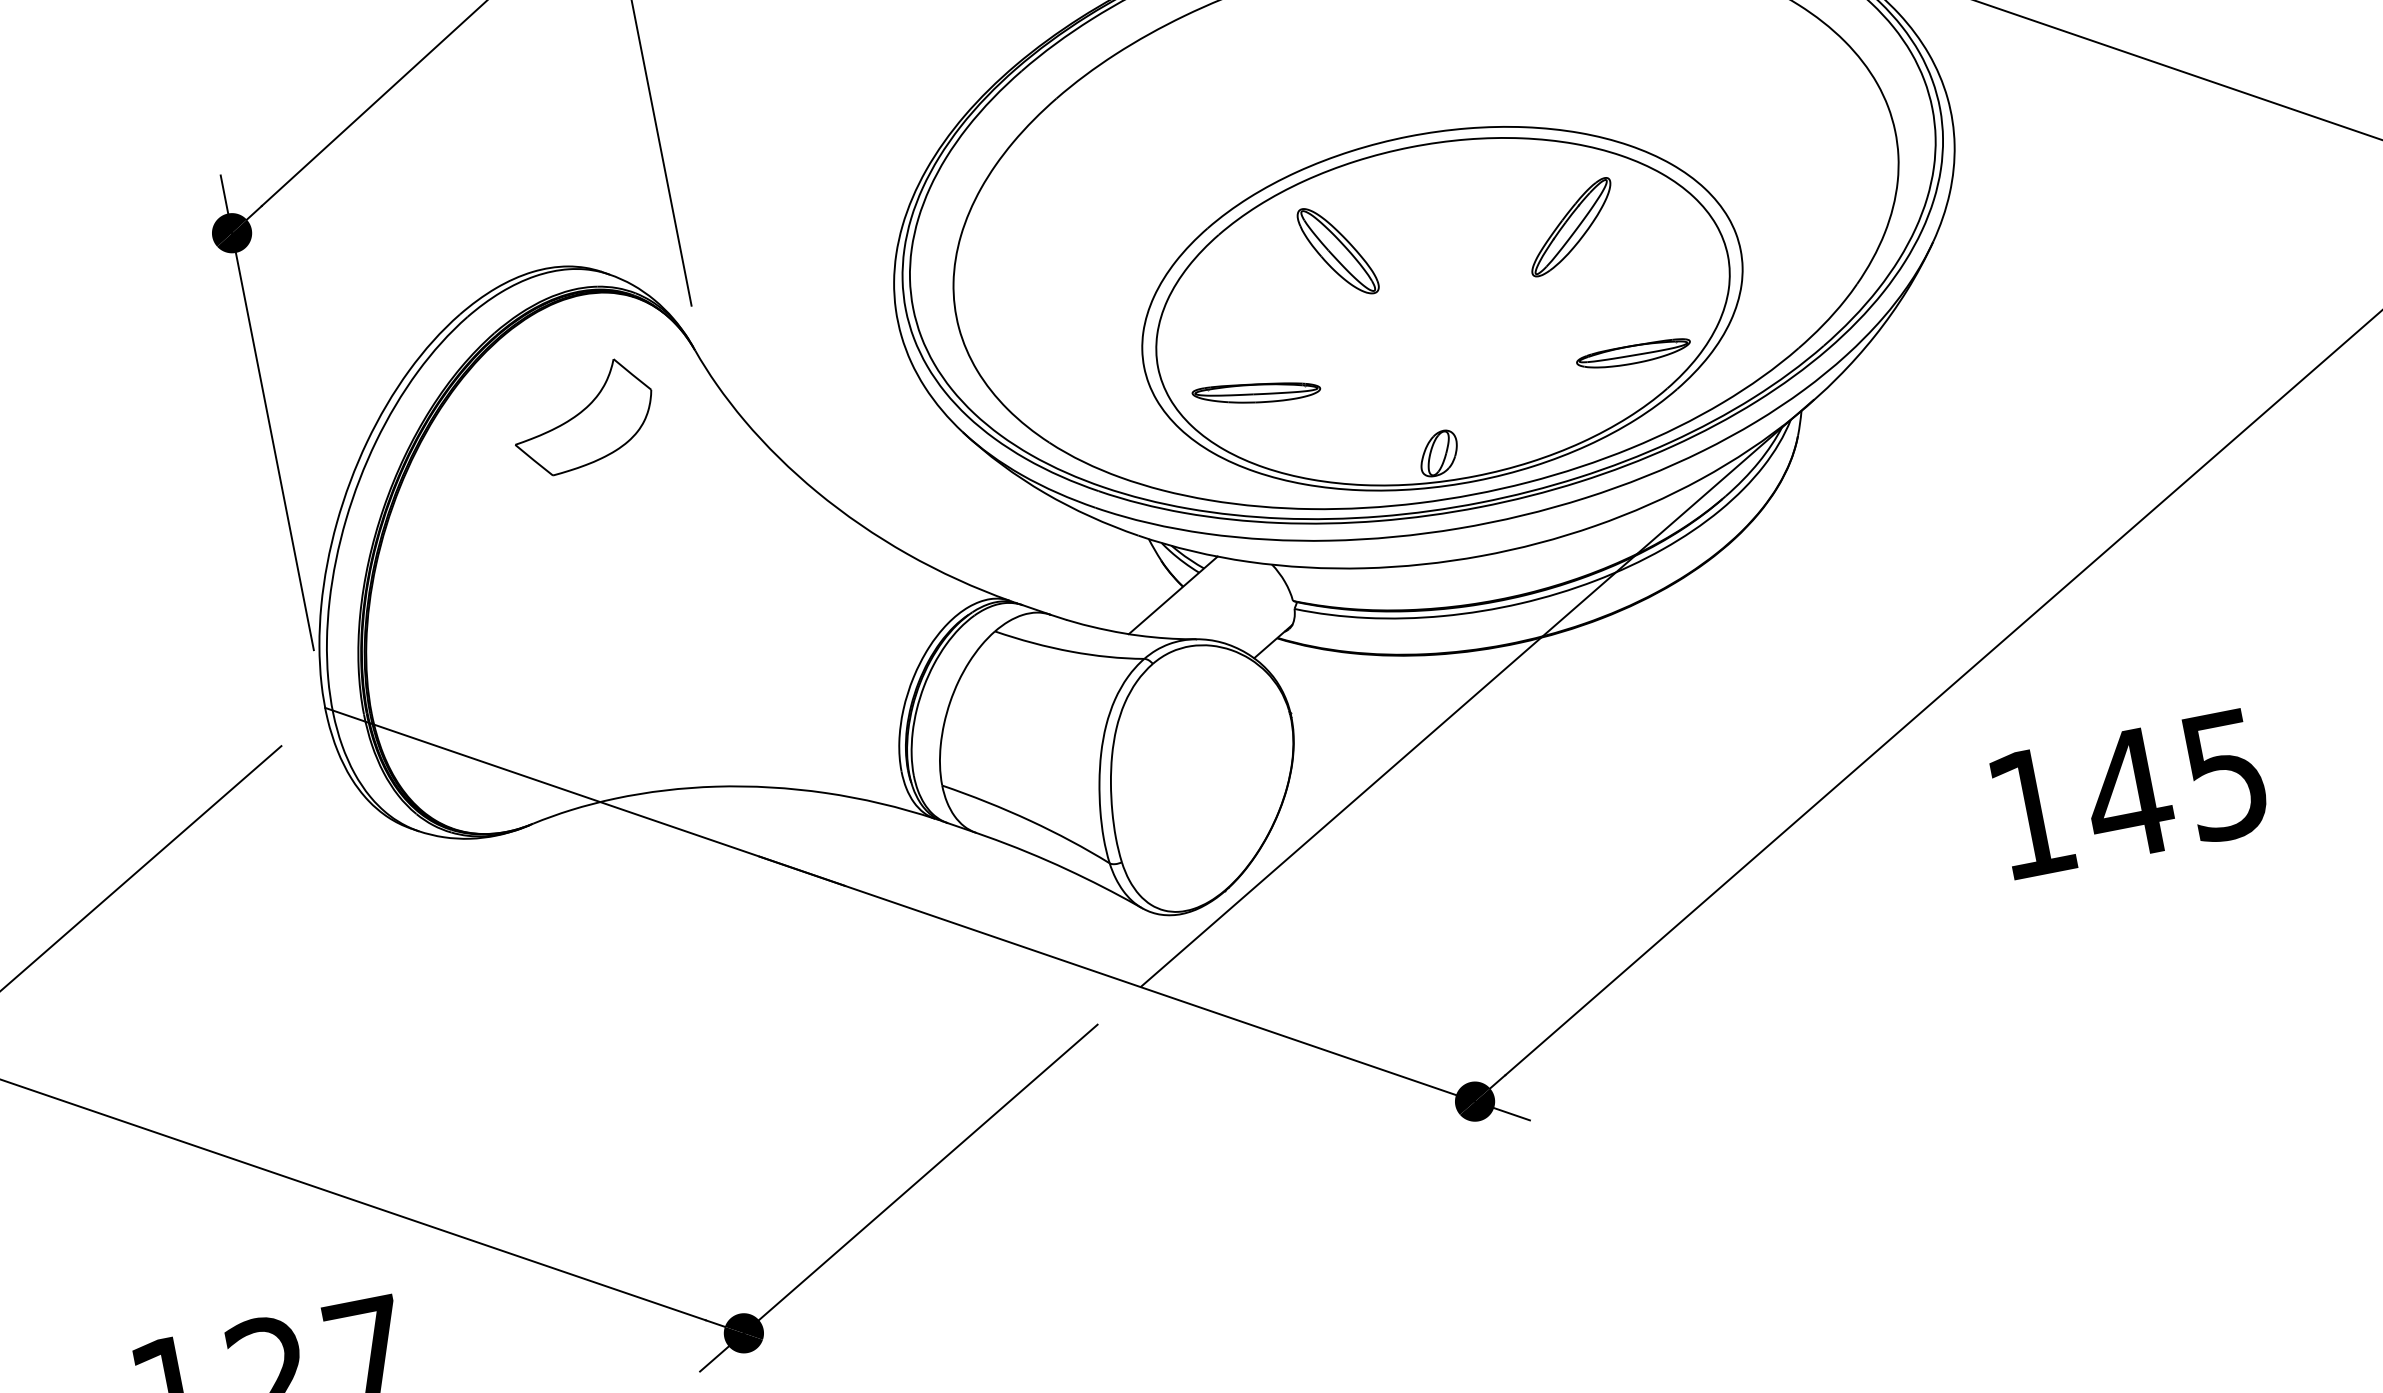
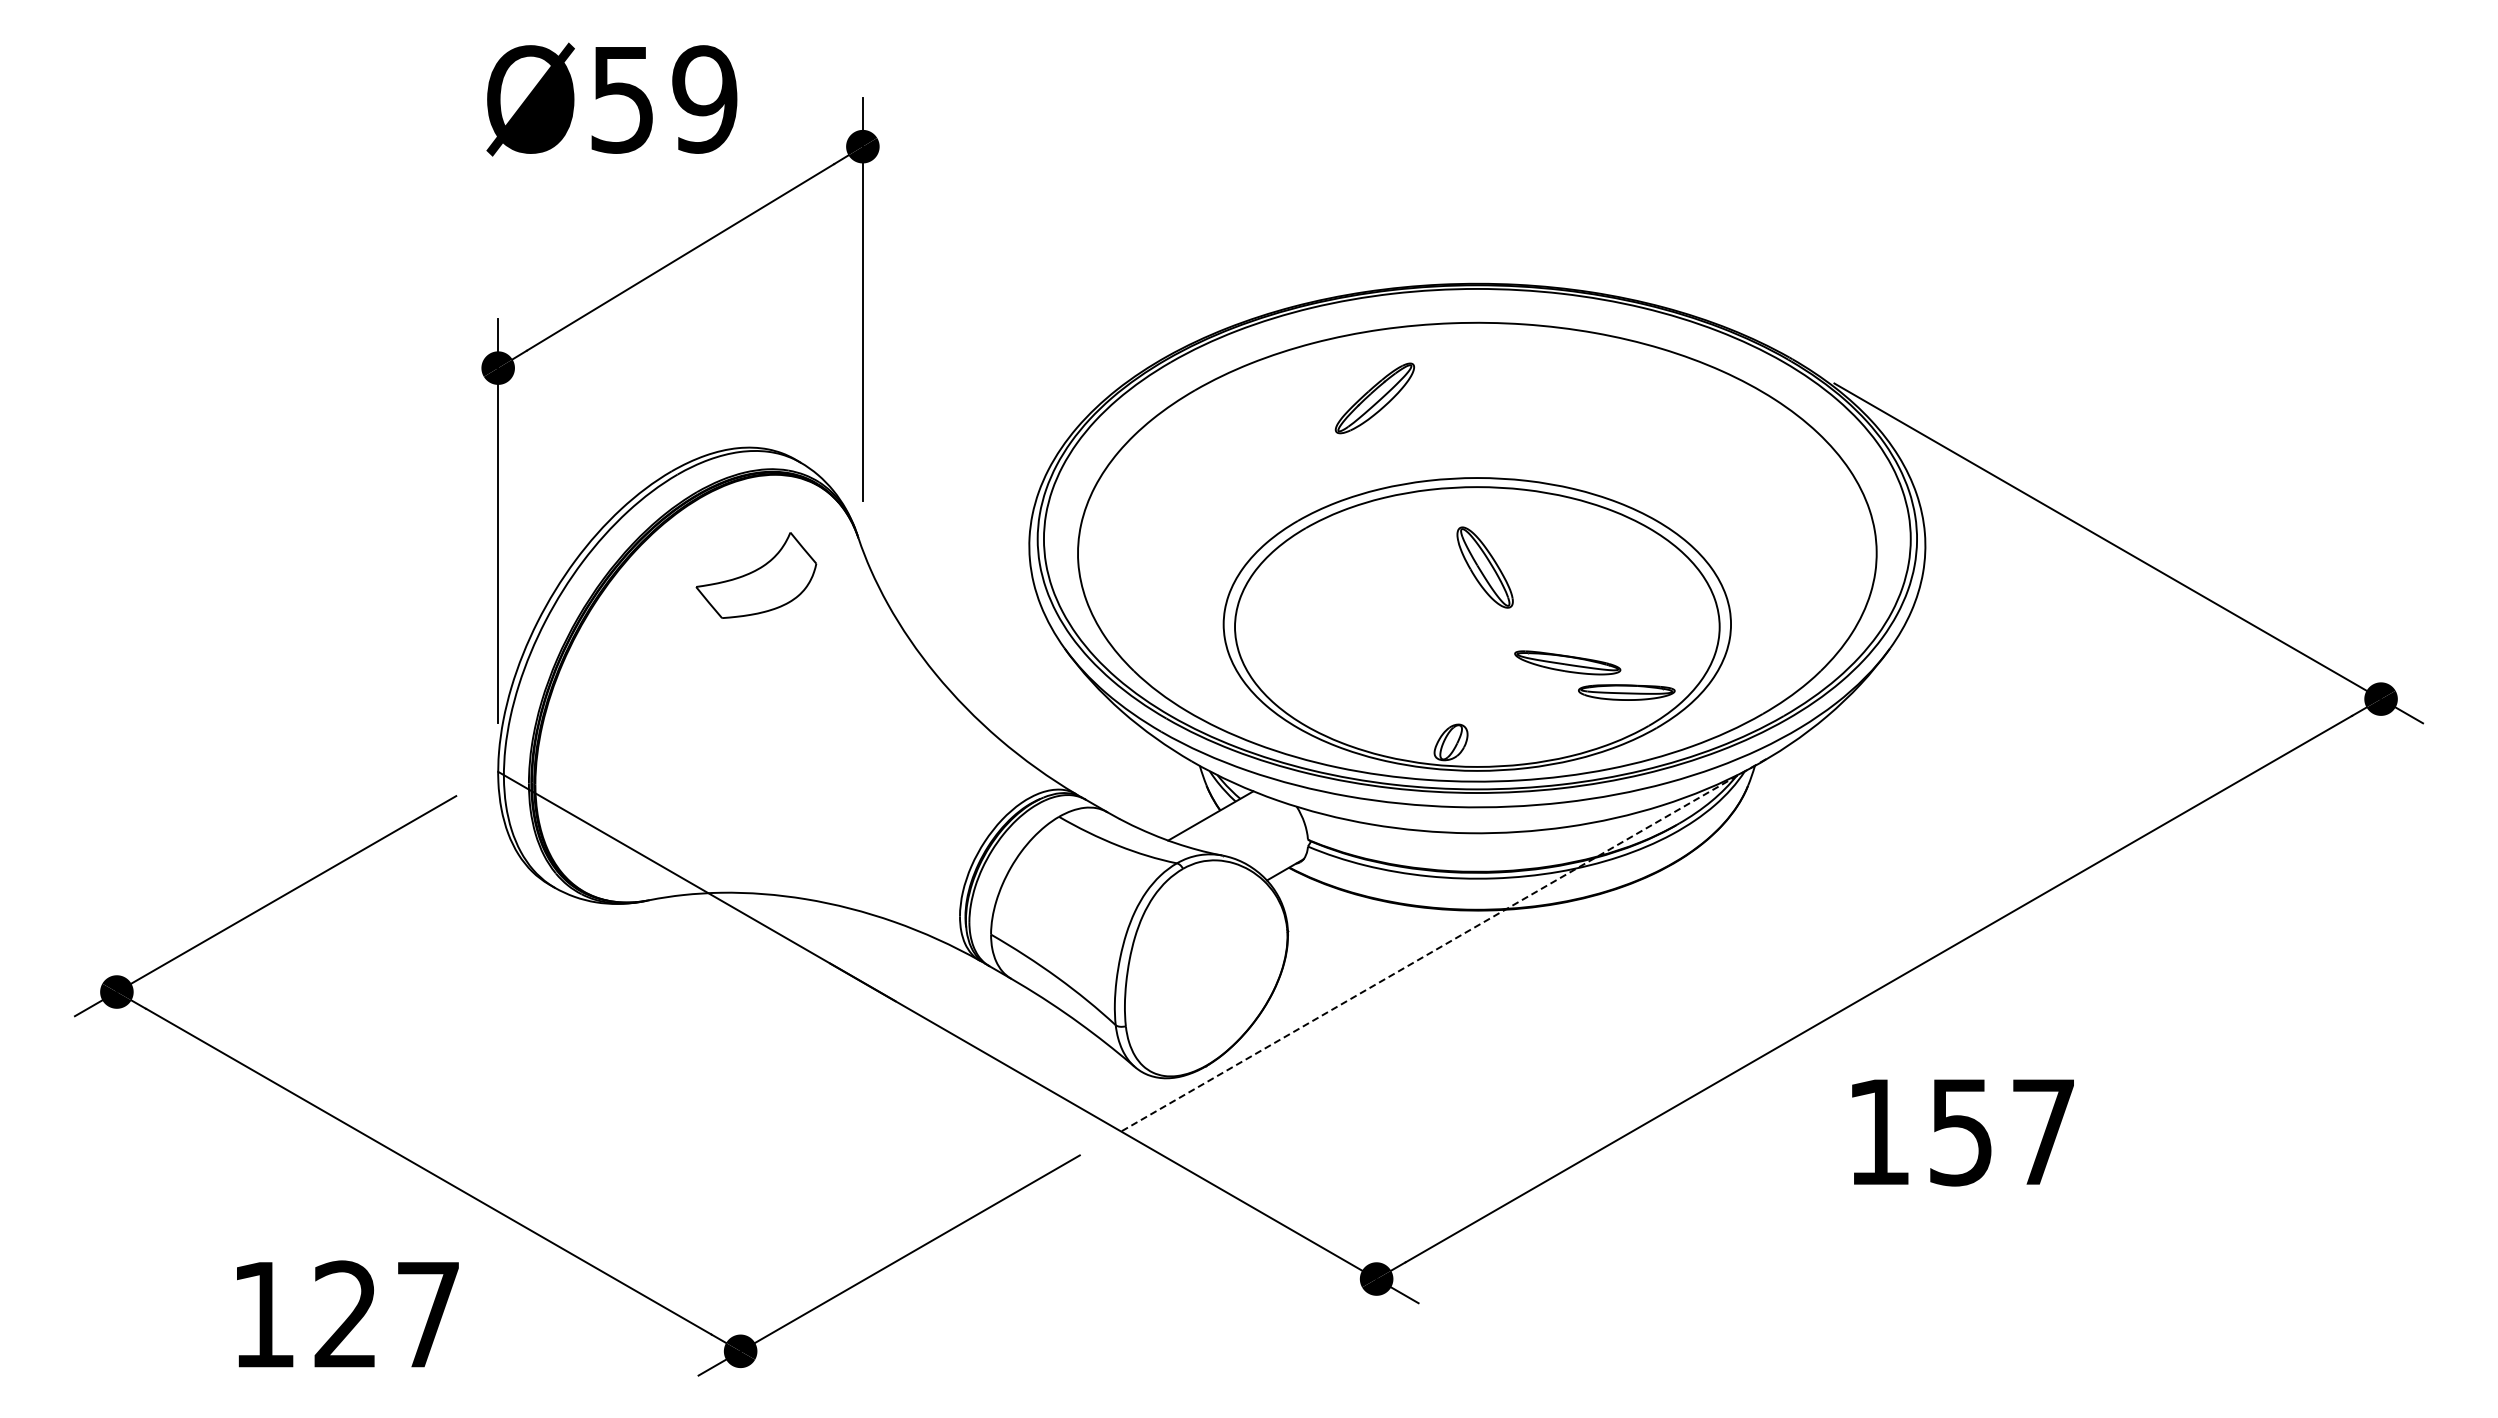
part: (1570, 227) -> (1374, 398), moved
part: (1337, 251) -> (1484, 567), moved
part: (1256, 391) -> (1567, 662), moved
line: (1477, 692) -> (1444, 944), solid -> dashed
text: (2173, 785) -> (1999, 1132), 145 -> 157

